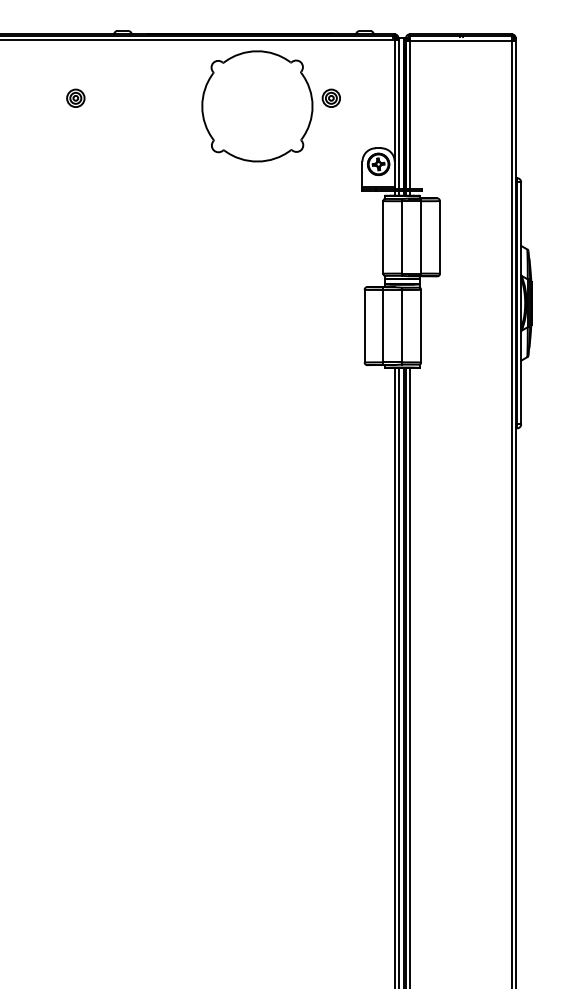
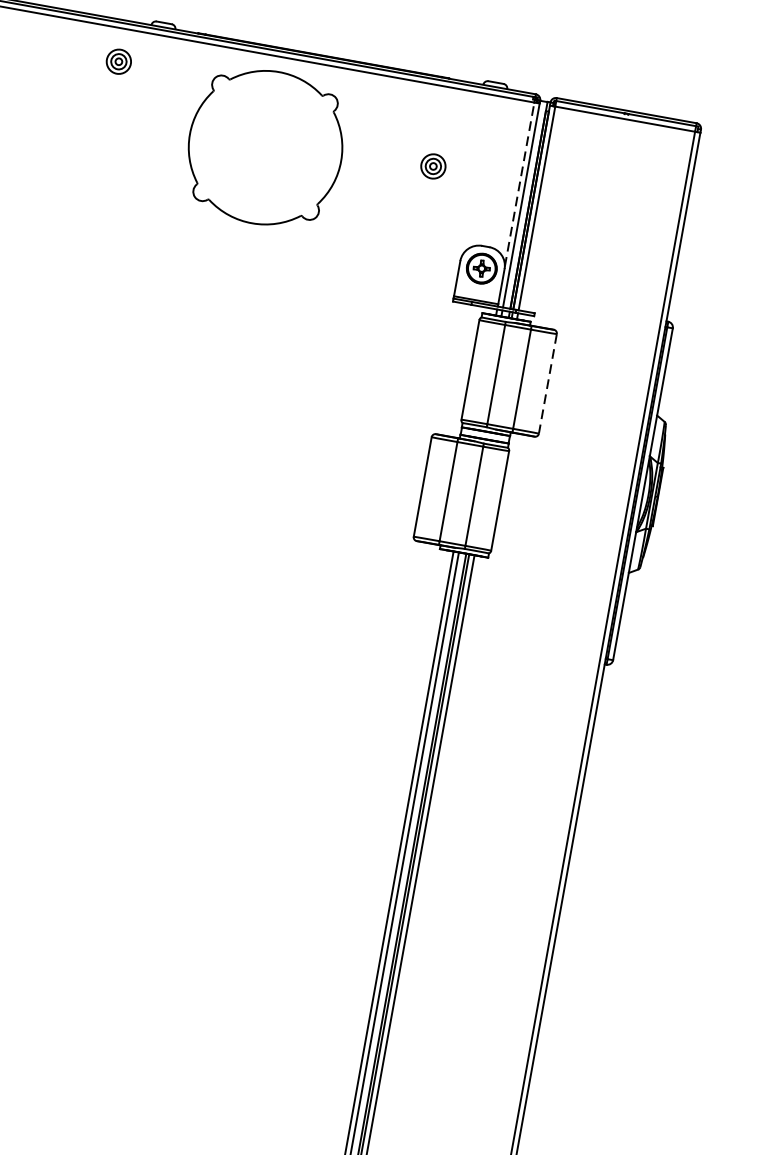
part: (75, 97) -> (118, 60), moved
line: (394, 100) -> (519, 184), solid -> dashed
part: (257, 106) -> (265, 147), moved
line: (439, 237) -> (547, 383), solid -> dashed

